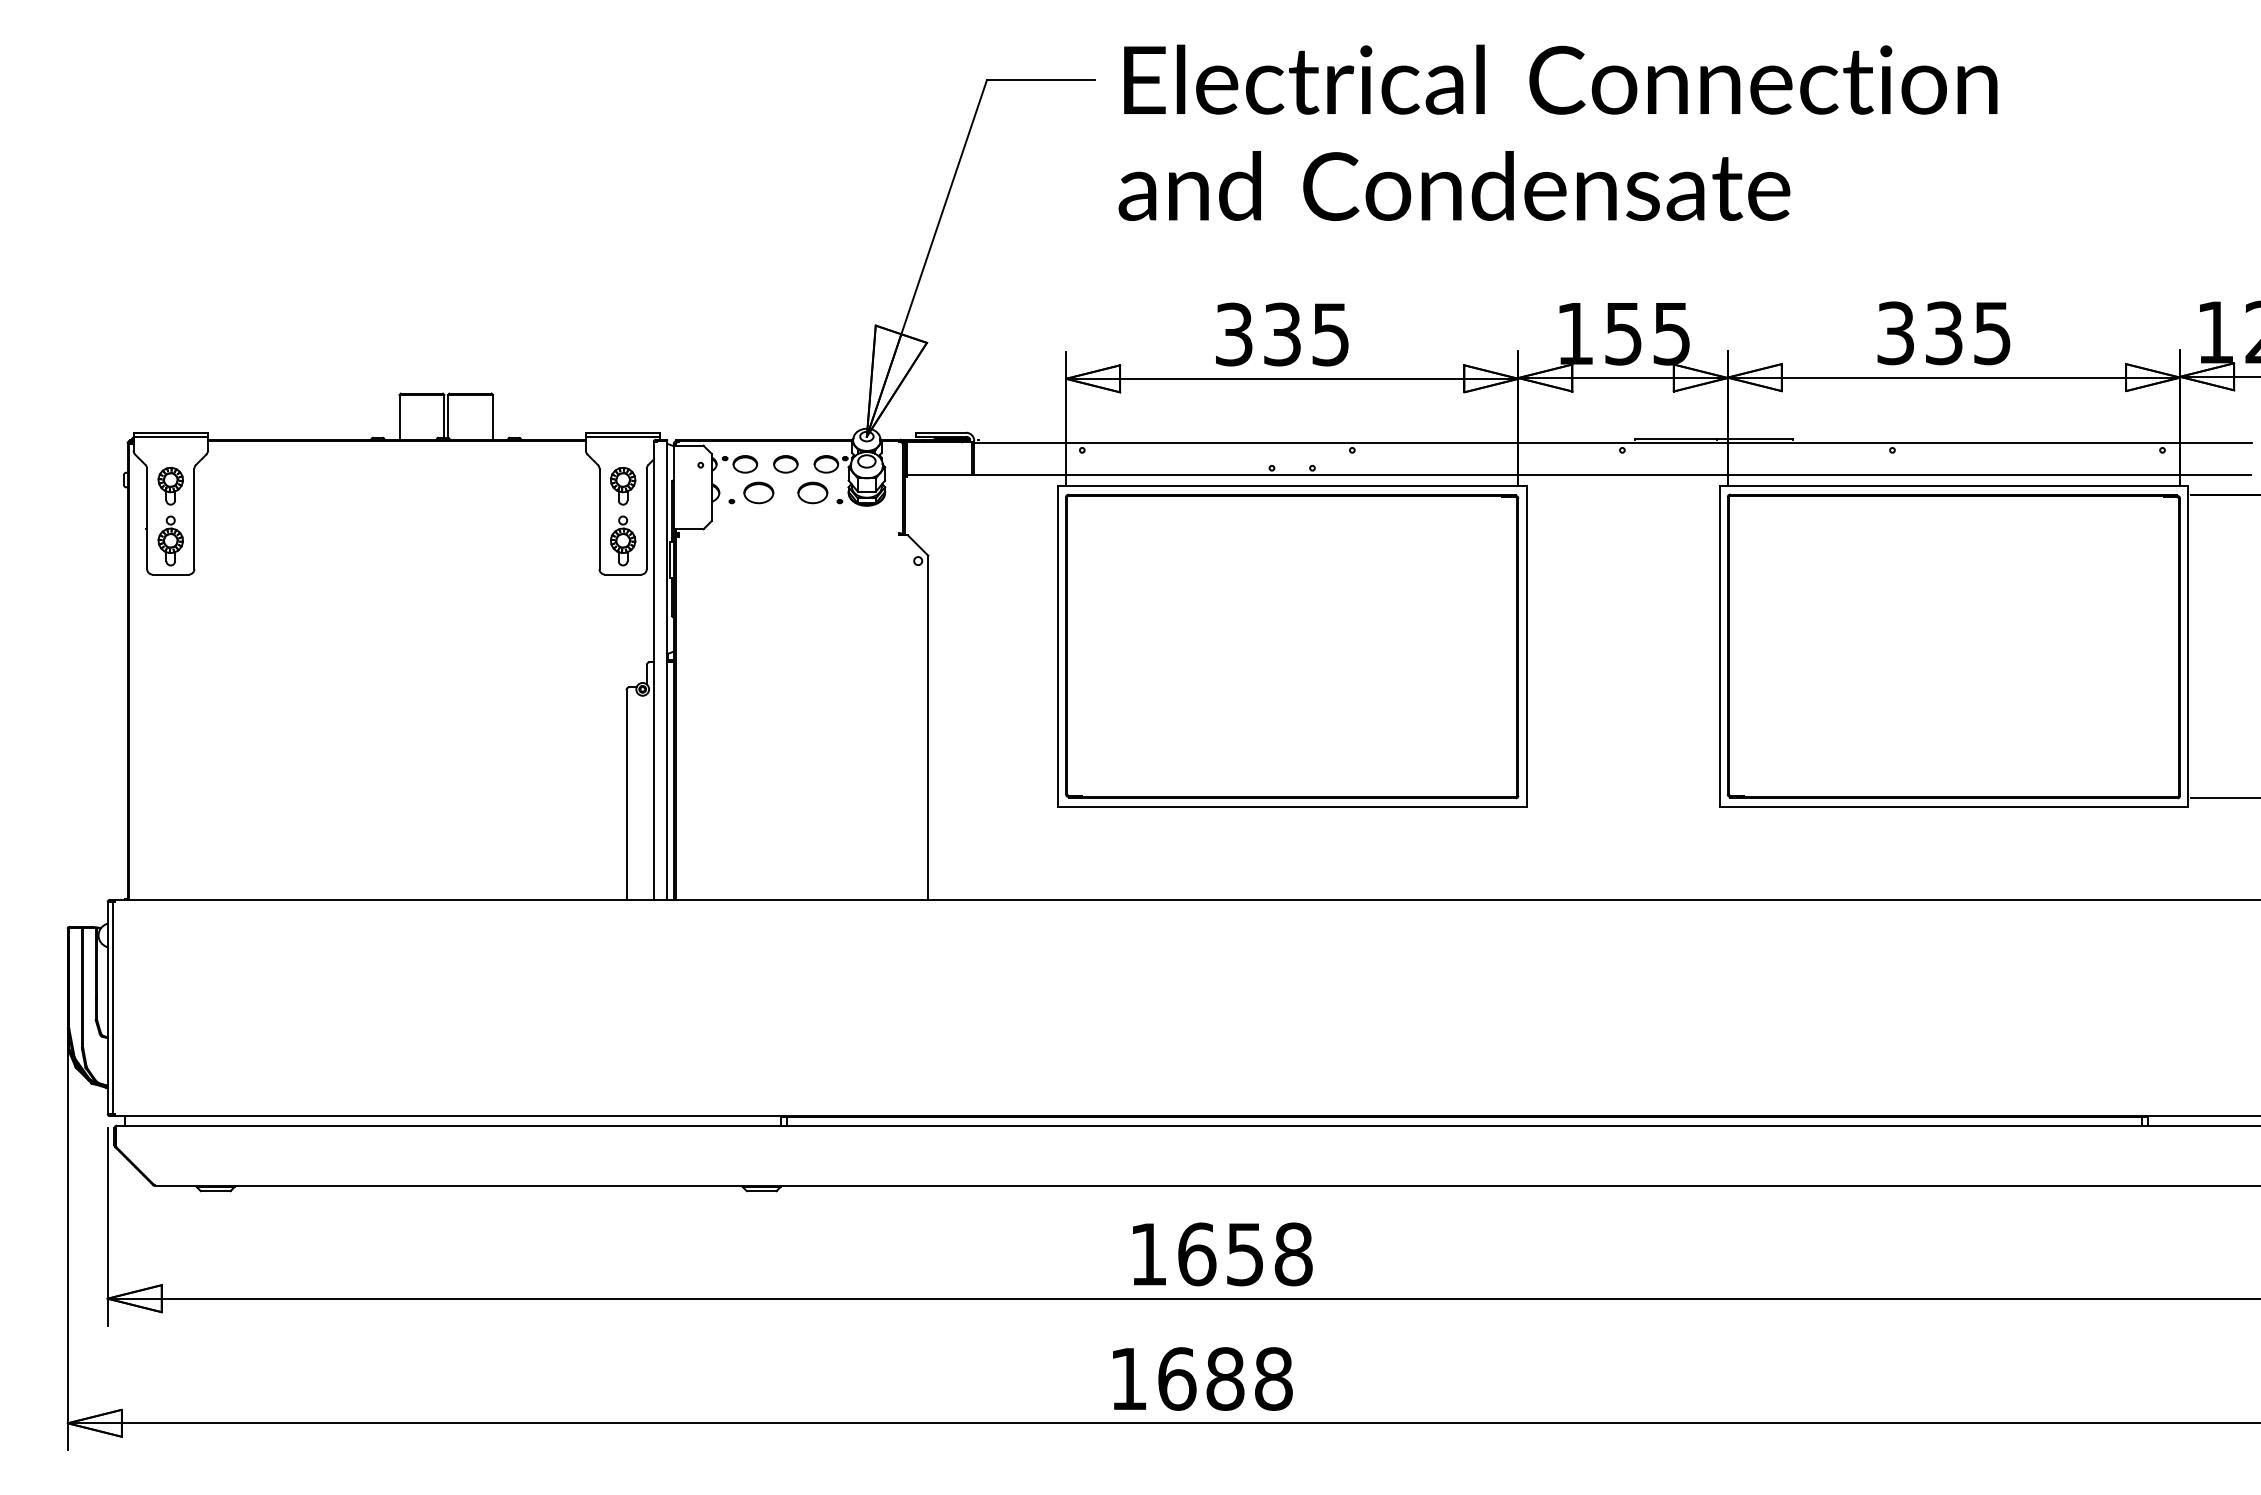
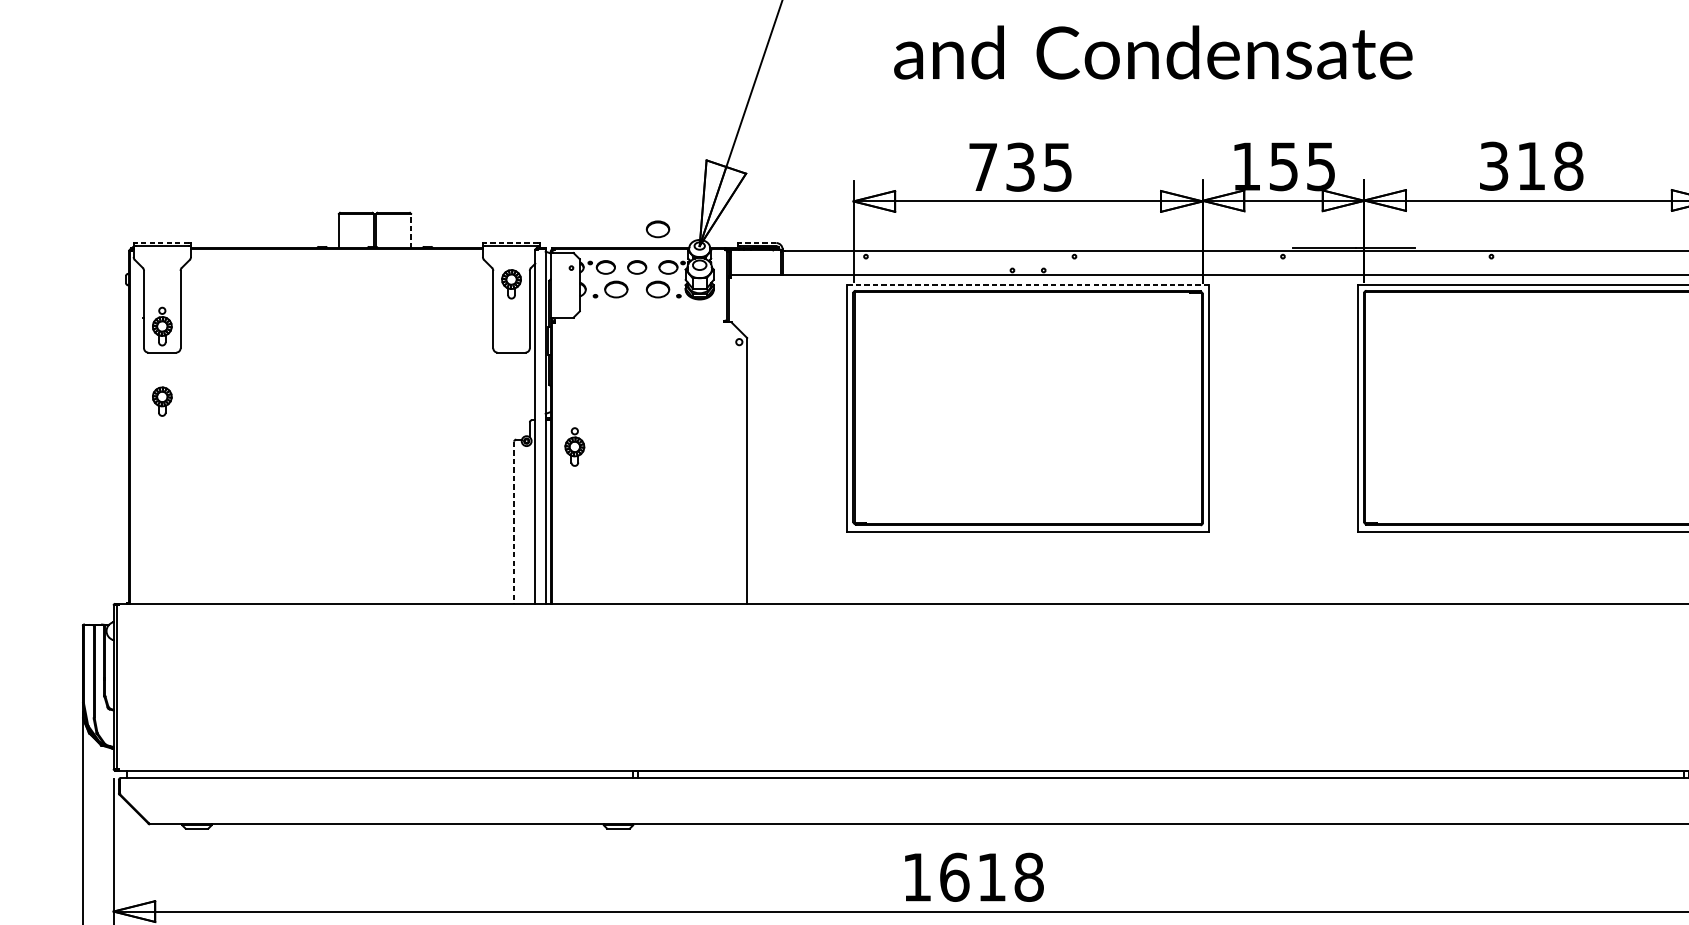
text: (1968, 333) -> (1550, 166), 335 -> 318
text: (1234, 334) -> (983, 167), 335 -> 735
part: (812, 414) -> (657, 228), added
line: (493, 416) -> (411, 230), solid -> dashed
line: (170, 432) -> (162, 242), solid -> dashed
line: (622, 432) -> (511, 242), solid -> dashed
line: (942, 432) -> (758, 242), solid -> dashed
part: (170, 486) -> (162, 401), moved
line: (1292, 486) -> (1028, 284), solid -> dashed
part: (623, 540) -> (575, 446), moved
line: (626, 795) -> (514, 523), solid -> dashed
text: (1244, 1254) -> (991, 877), 1658 -> 1618

